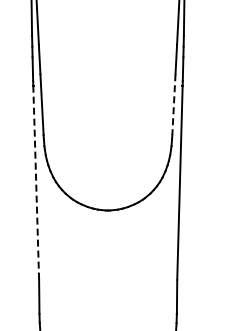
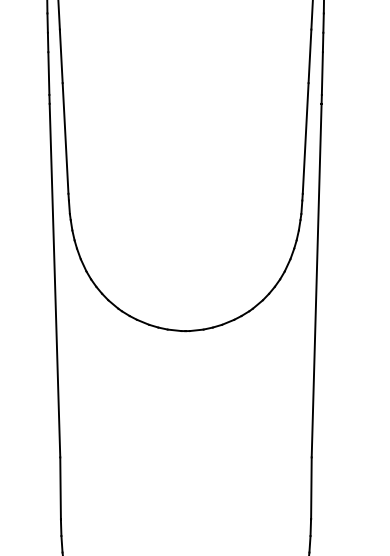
line: (173, 105) -> (304, 139), dashed -> solid
line: (36, 183) -> (55, 281), dashed -> solid

